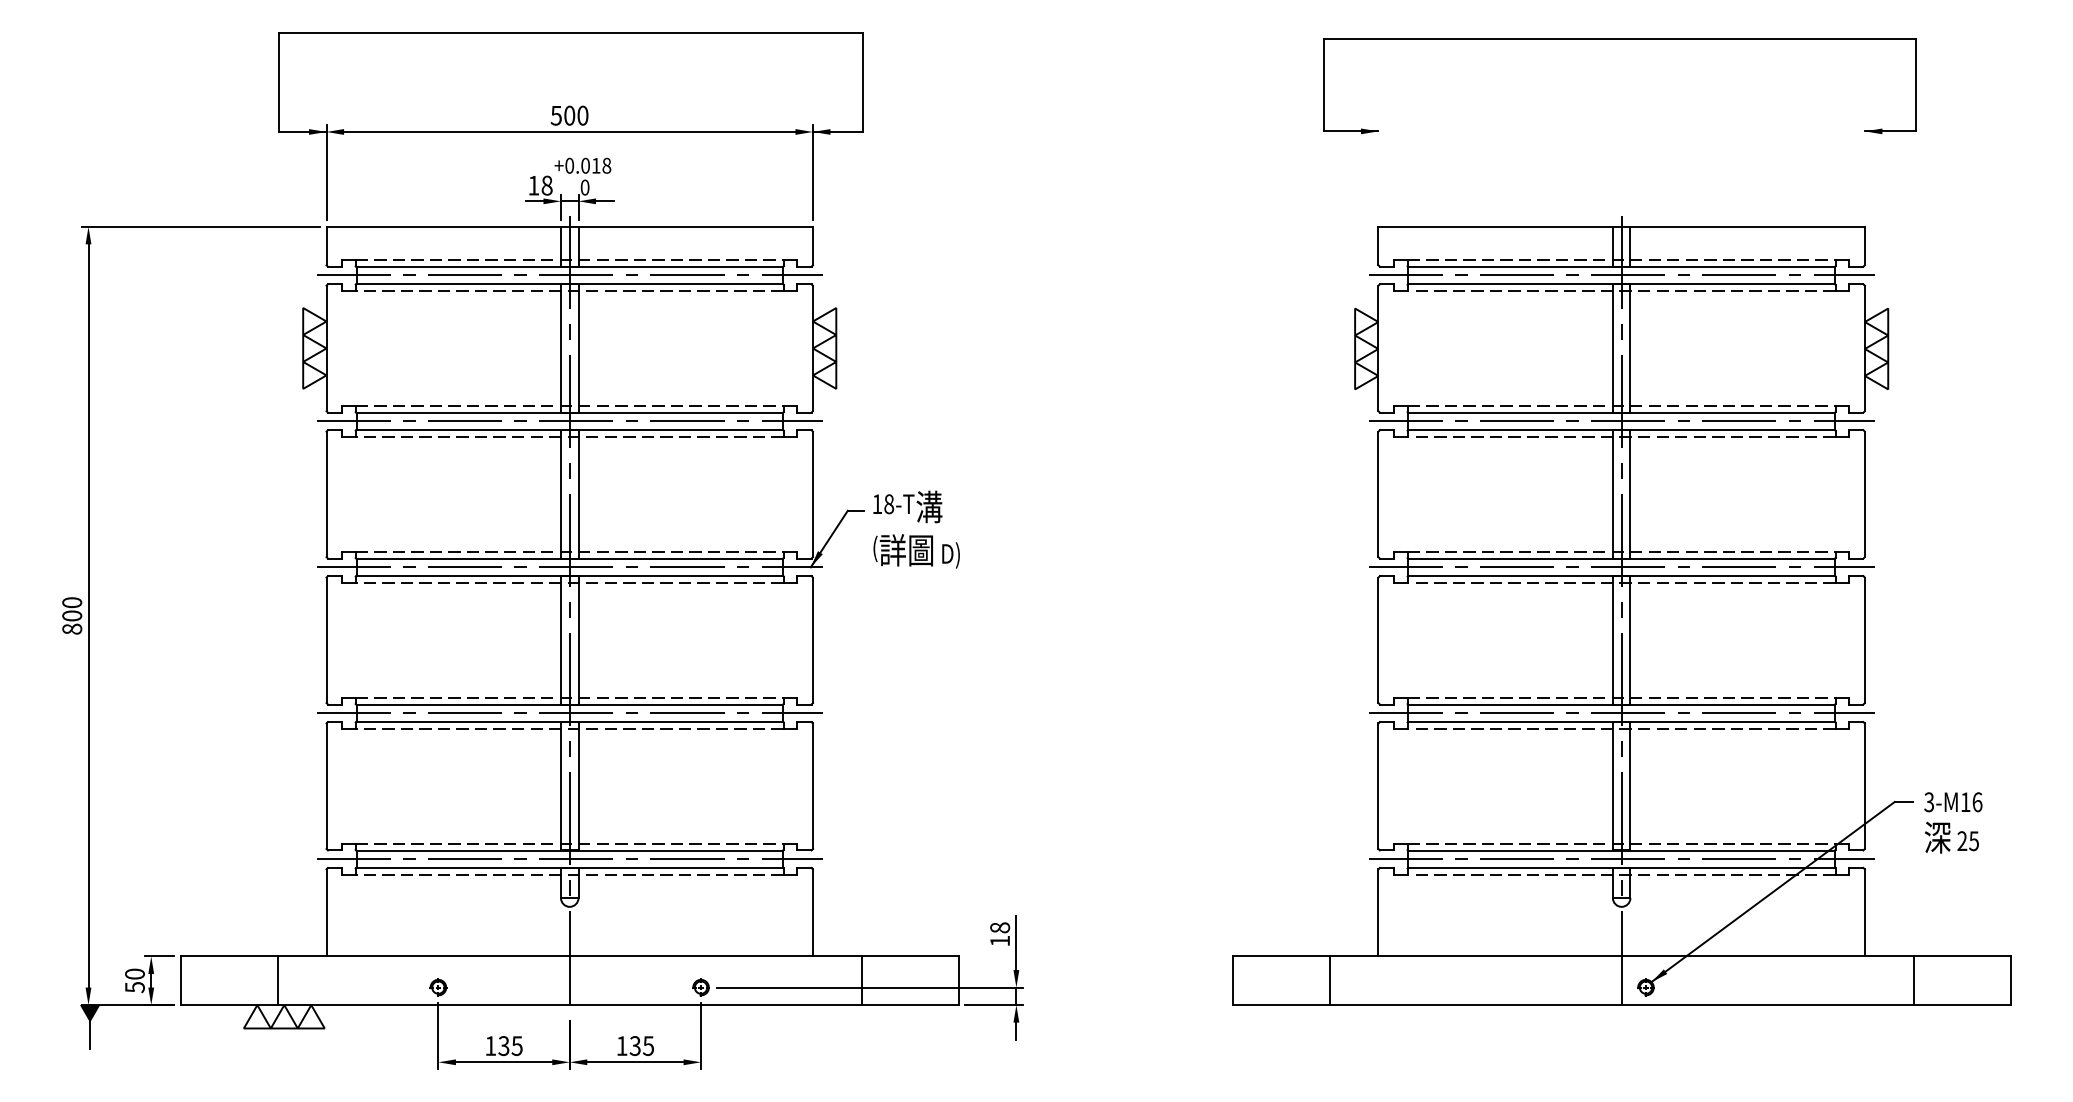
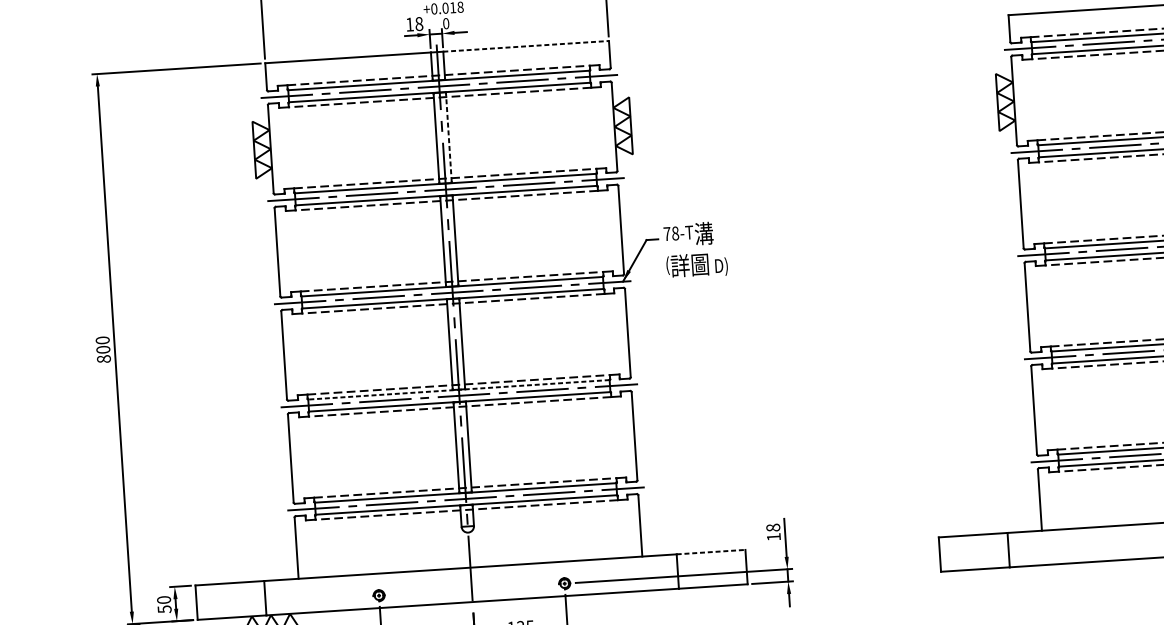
line: (696, 226) -> (526, 46), solid -> dashed
line: (578, 348) -> (448, 137), solid -> dashed
text: (877, 503) -> (667, 233), 18-T -> 78-T
line: (569, 704) -> (458, 389), solid -> dashed
line: (910, 956) -> (711, 552), solid -> dashed

